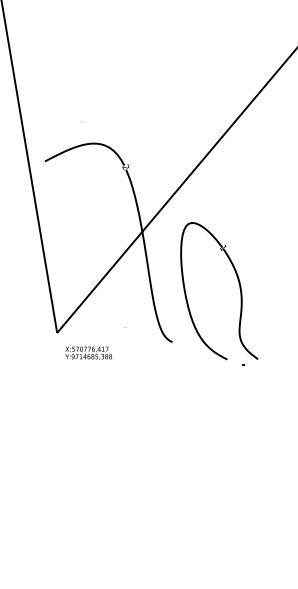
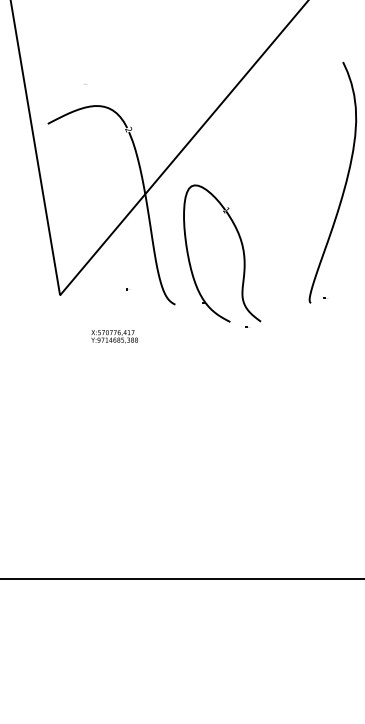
text: (88, 353) -> (114, 336), moved

